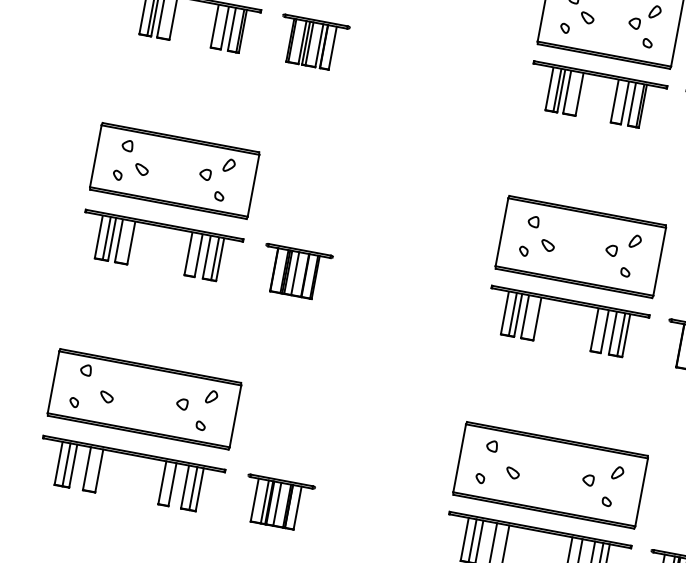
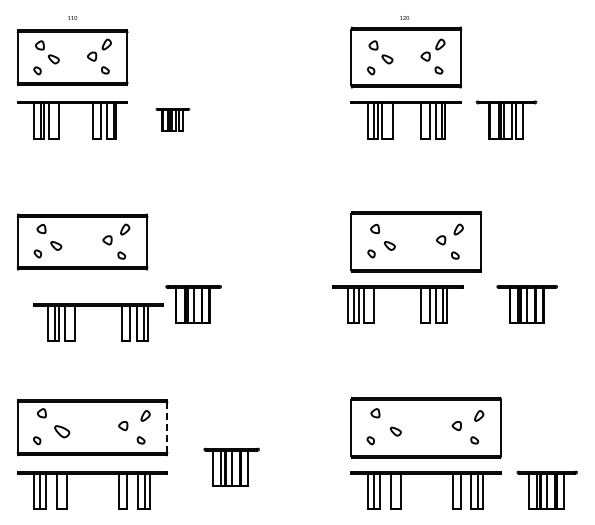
part: (312, 42) -> (172, 119), size x0.6
part: (163, 227) -> (98, 306), moved
part: (569, 303) -> (397, 288), moved
part: (107, 397) -> (62, 431), size x1.4
line: (235, 417) -> (167, 428), solid -> dashed
part: (277, 502) -> (231, 466), moved

